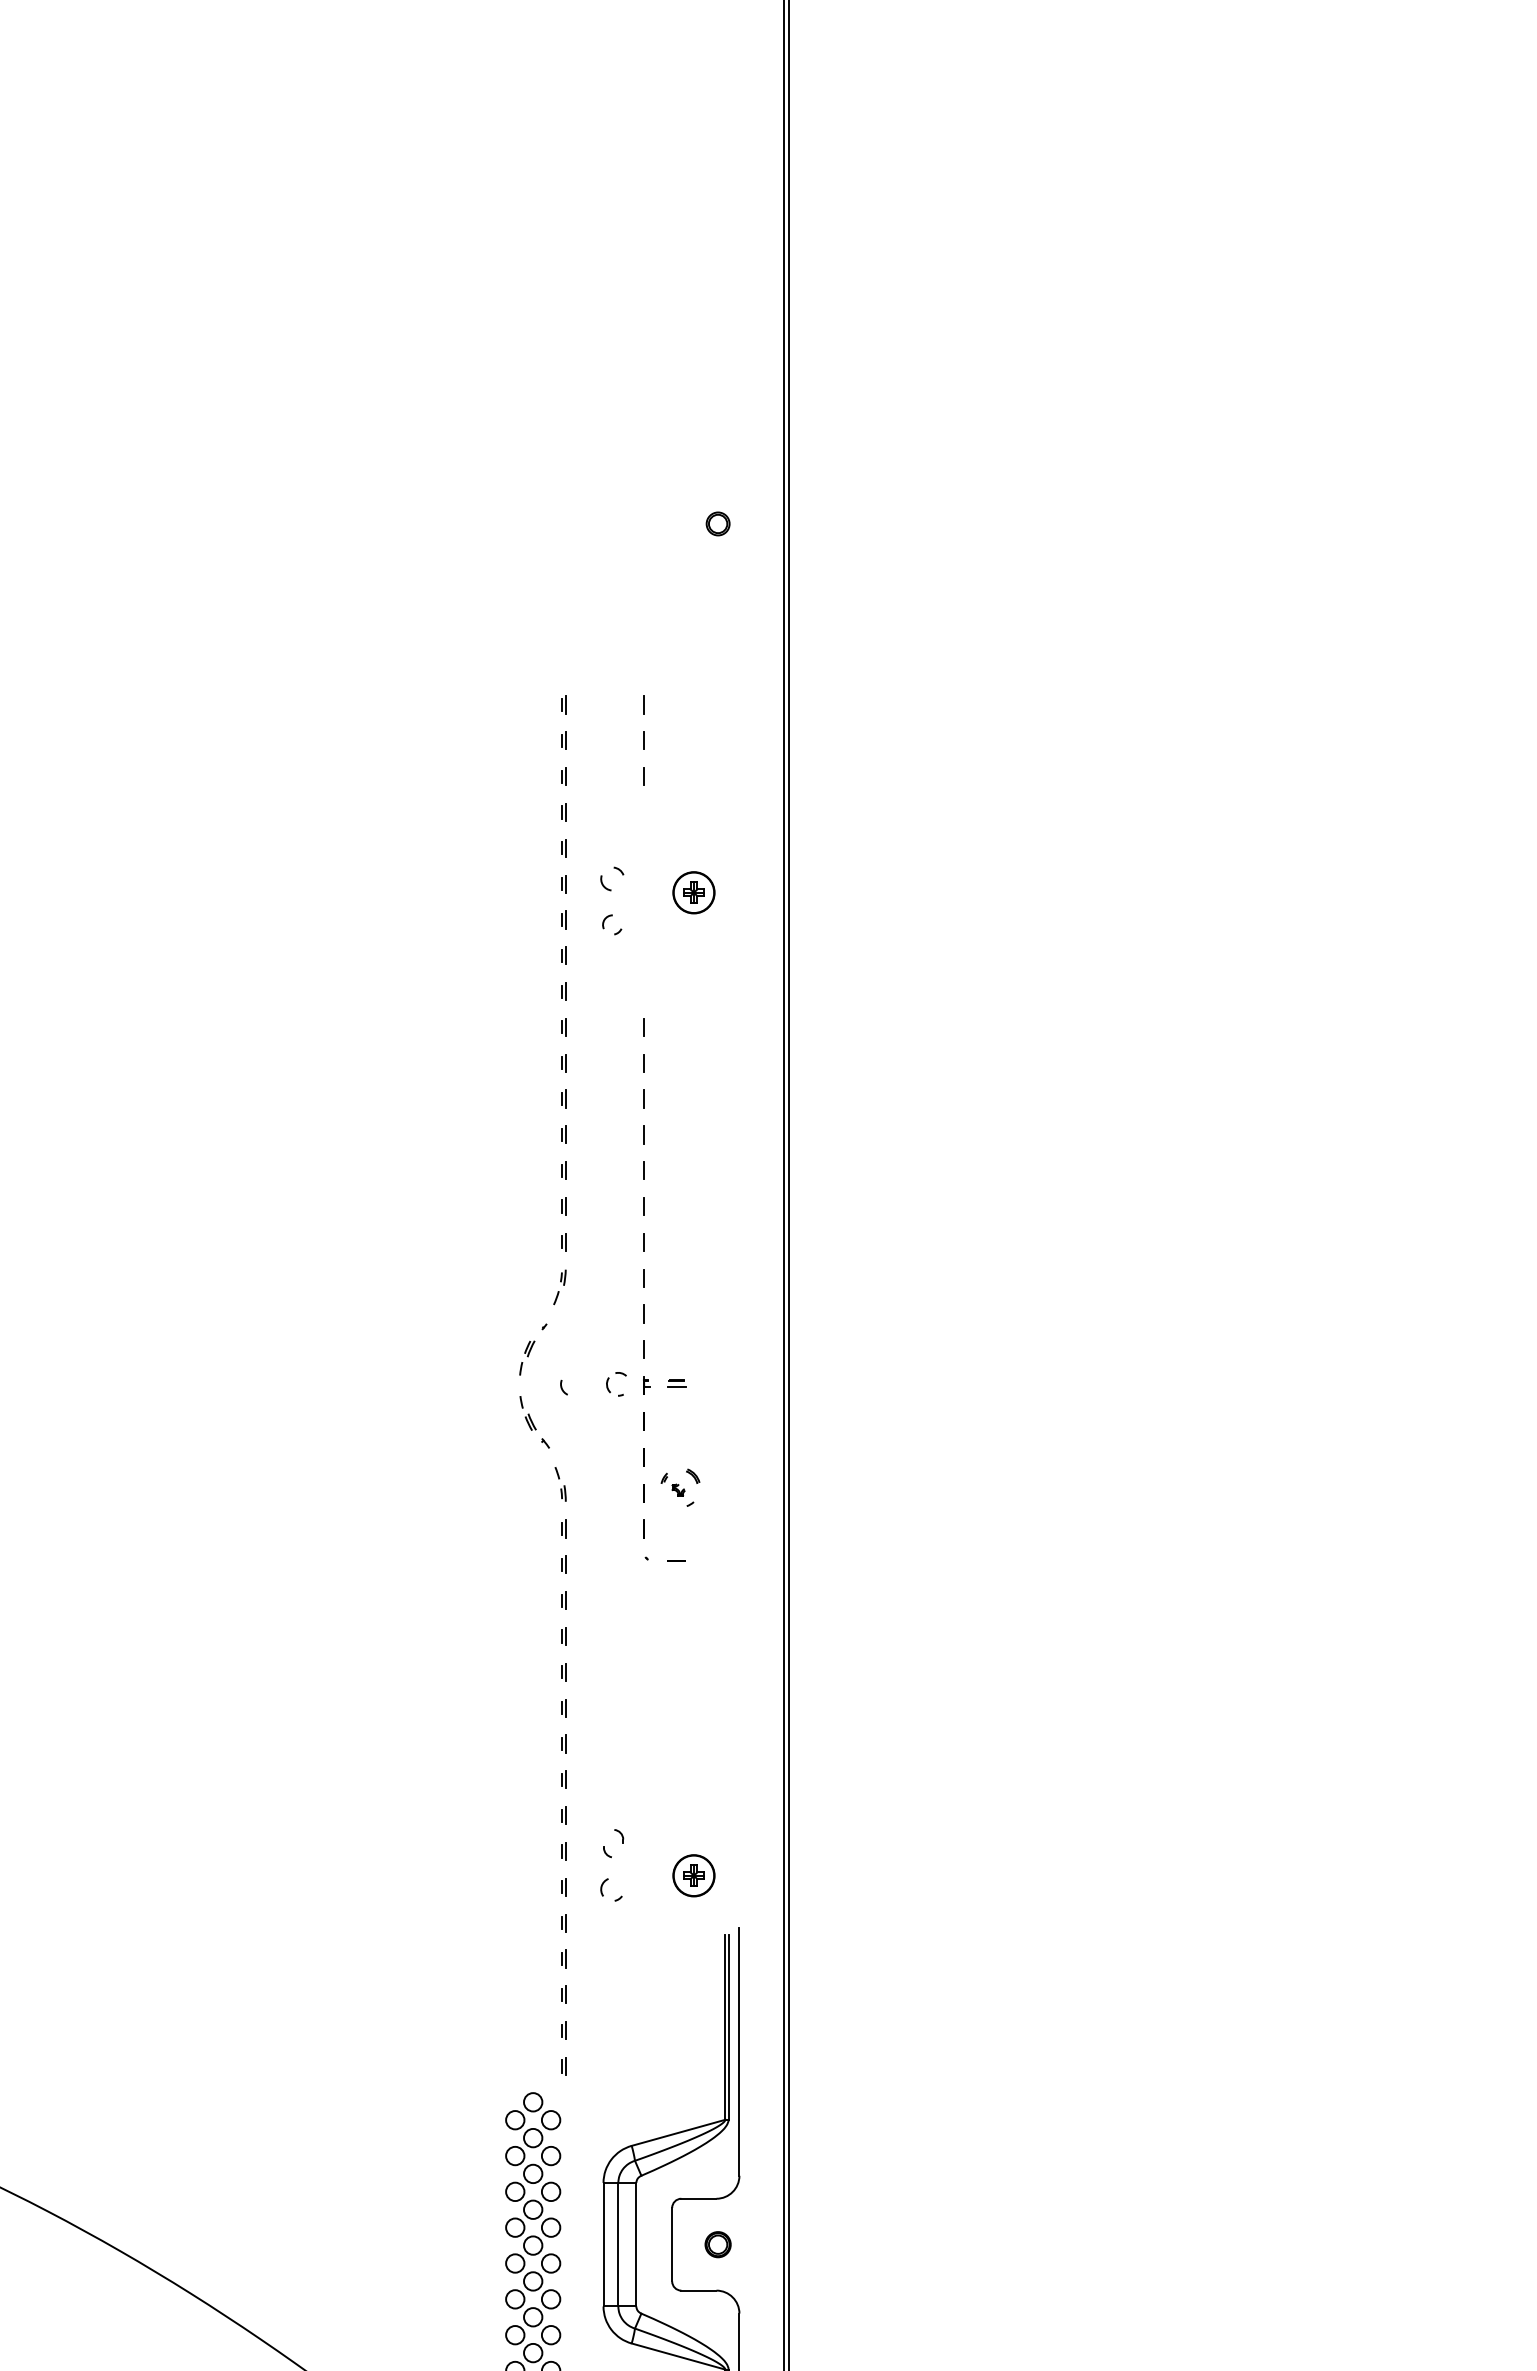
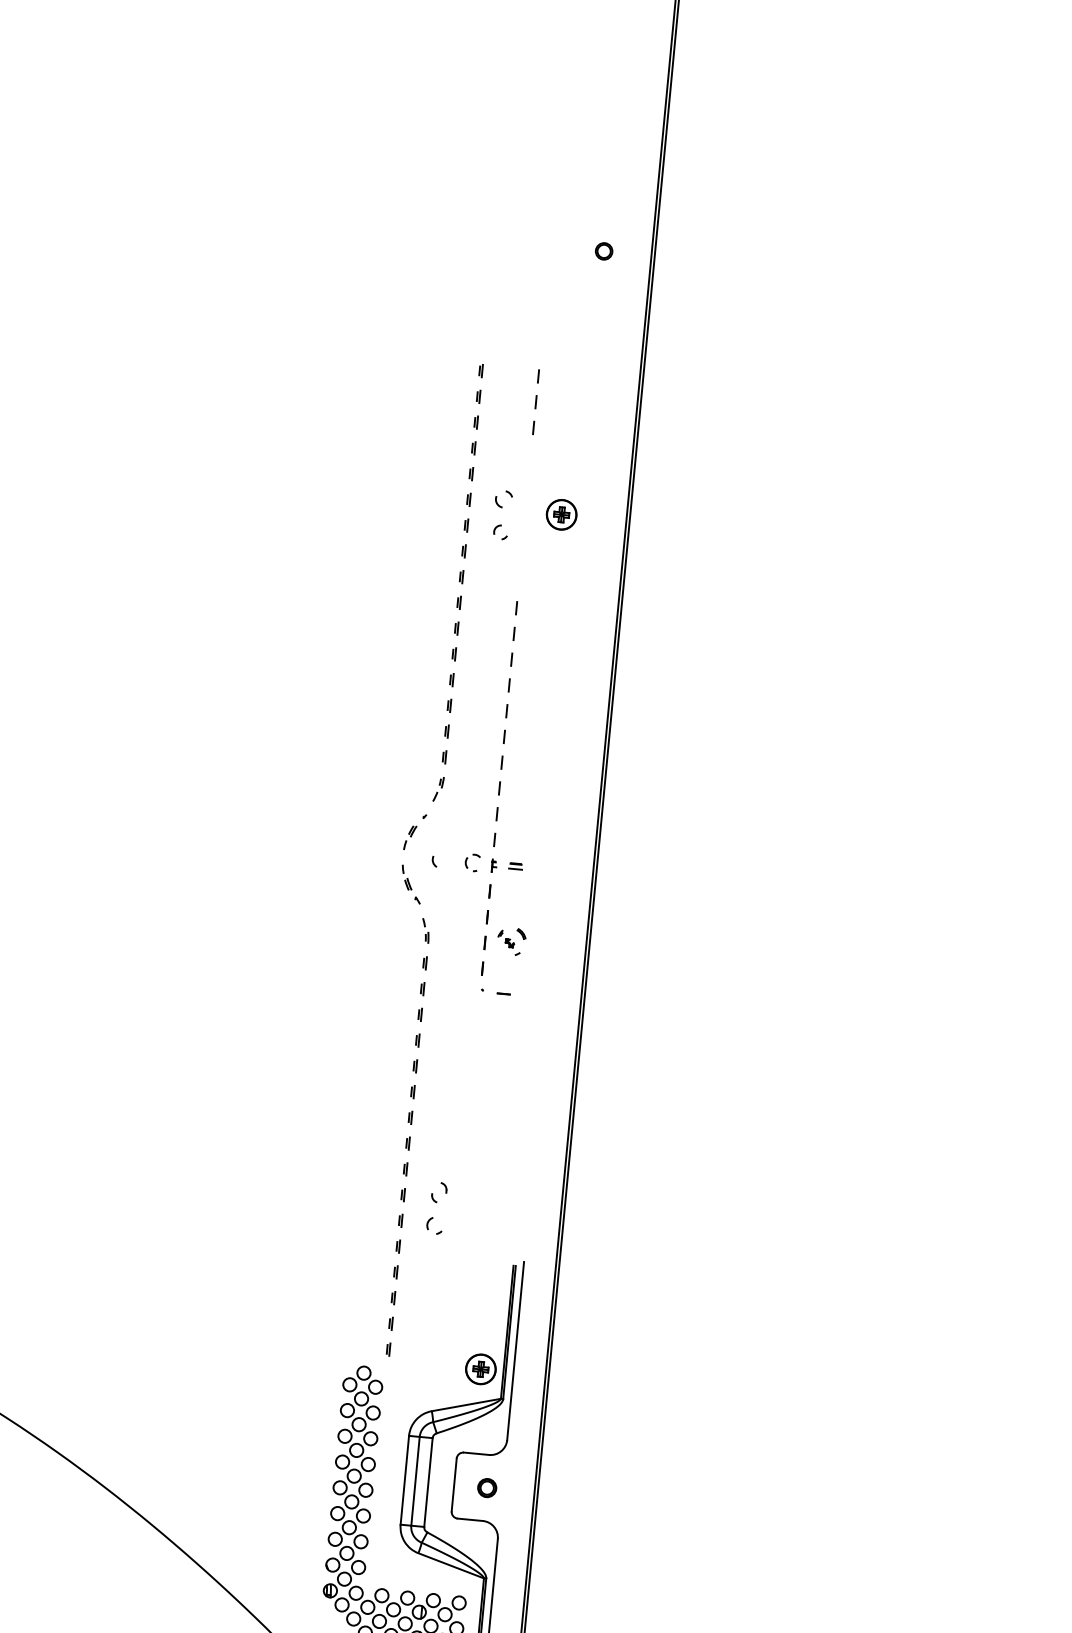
part: (693, 1875) -> (480, 1369), moved

